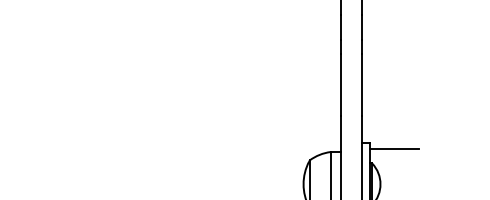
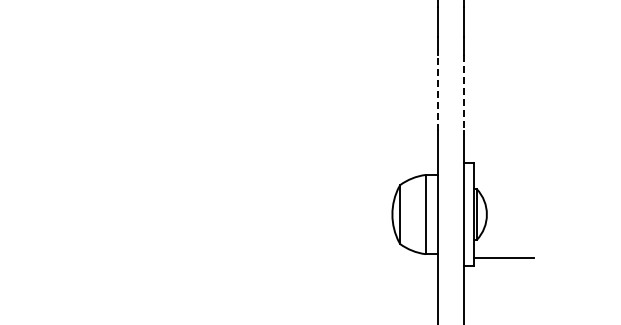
line: (341, 84) -> (438, 92), solid -> dashed
line: (361, 85) -> (463, 93), solid -> dashed
line: (394, 149) -> (503, 171), removed

